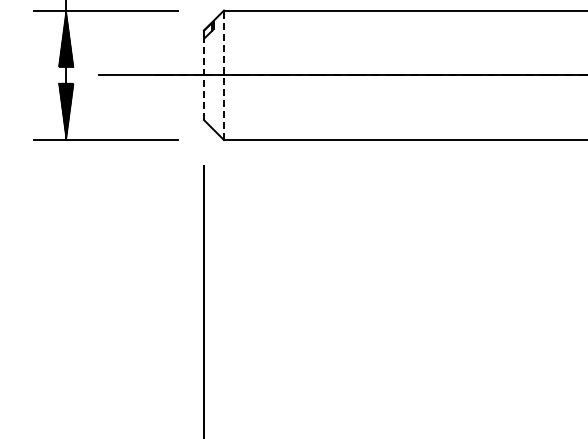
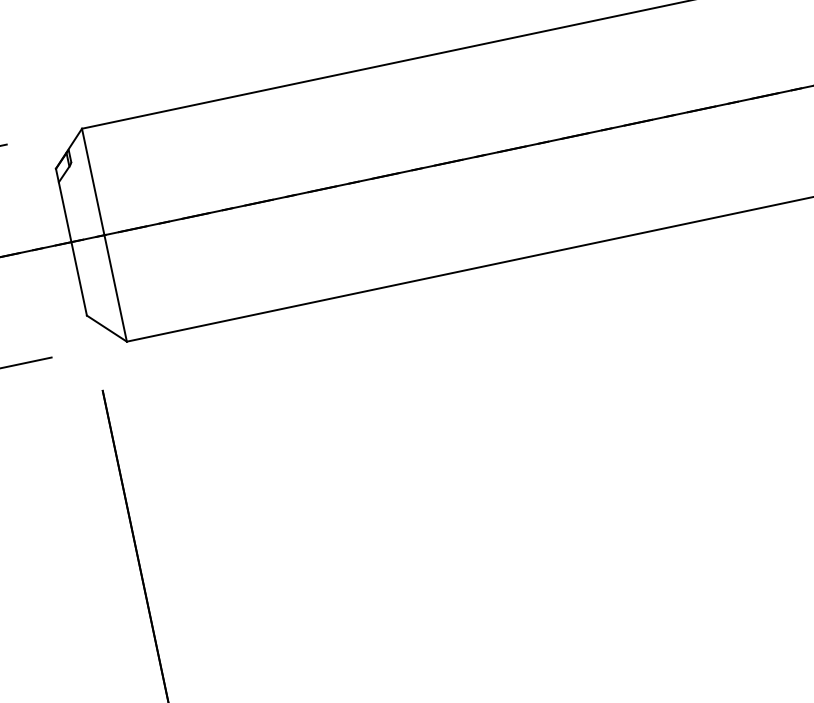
line: (224, 75) -> (105, 235), dashed -> solid
line: (203, 79) -> (72, 249), dashed -> solid

